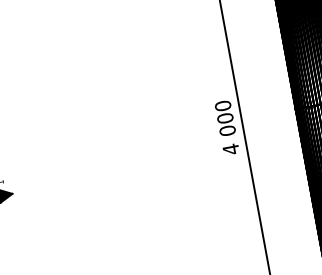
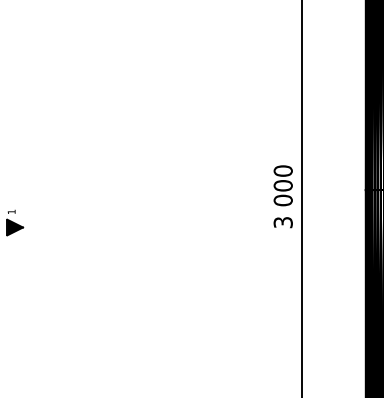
text: (230, 149) -> (282, 222), 4 -> 3

